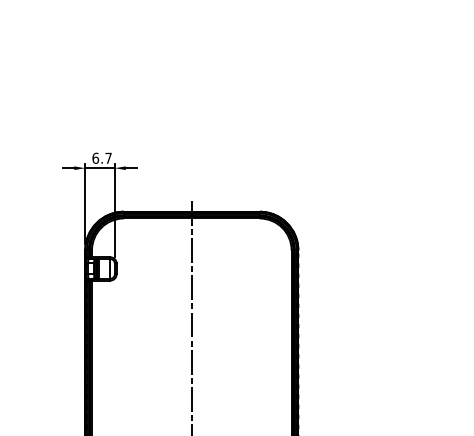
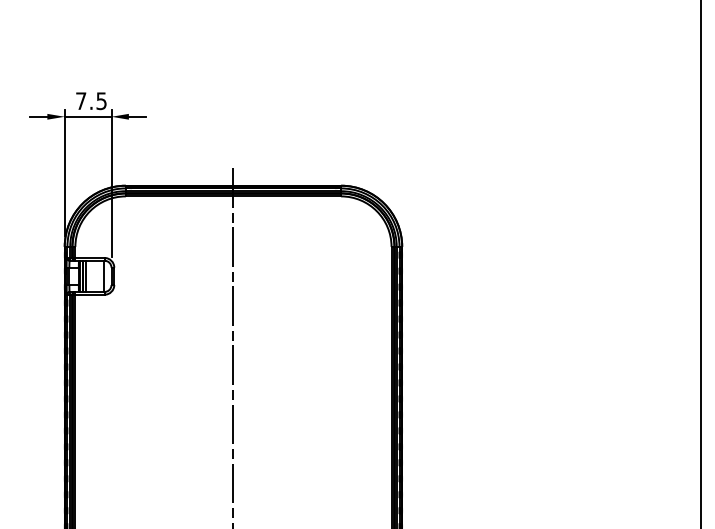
text: (101, 157) -> (90, 99), 6.7 -> 7.5

